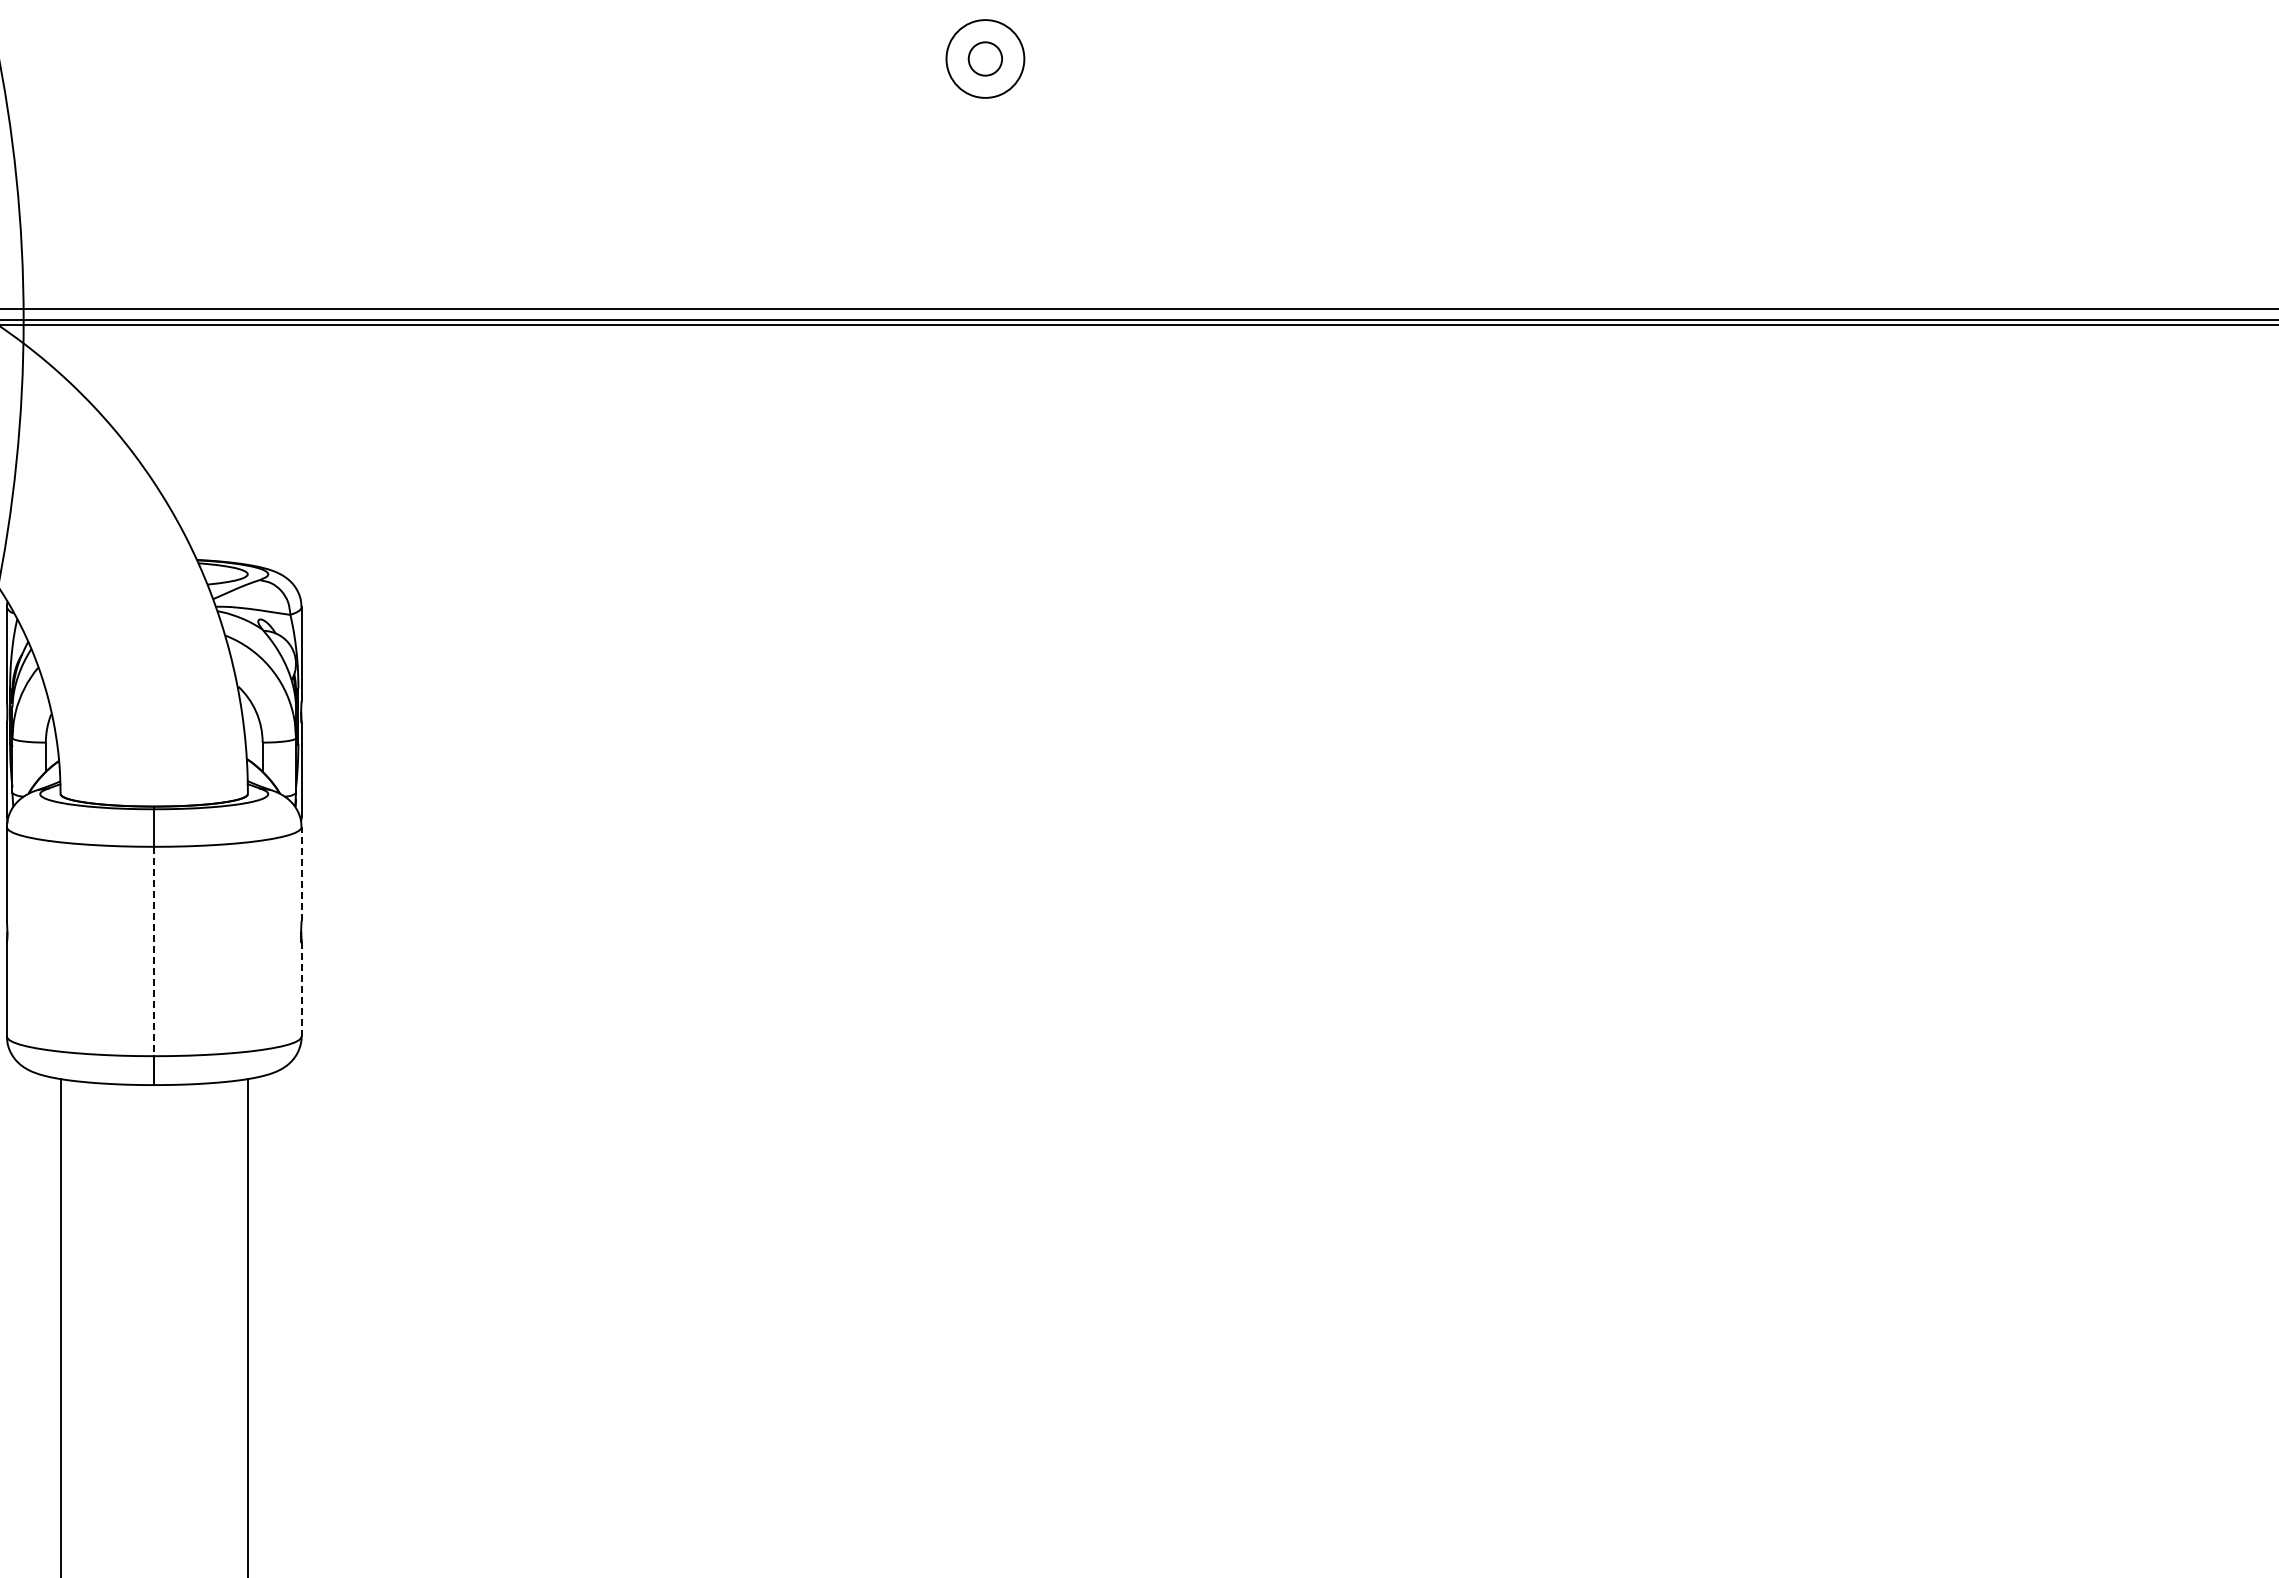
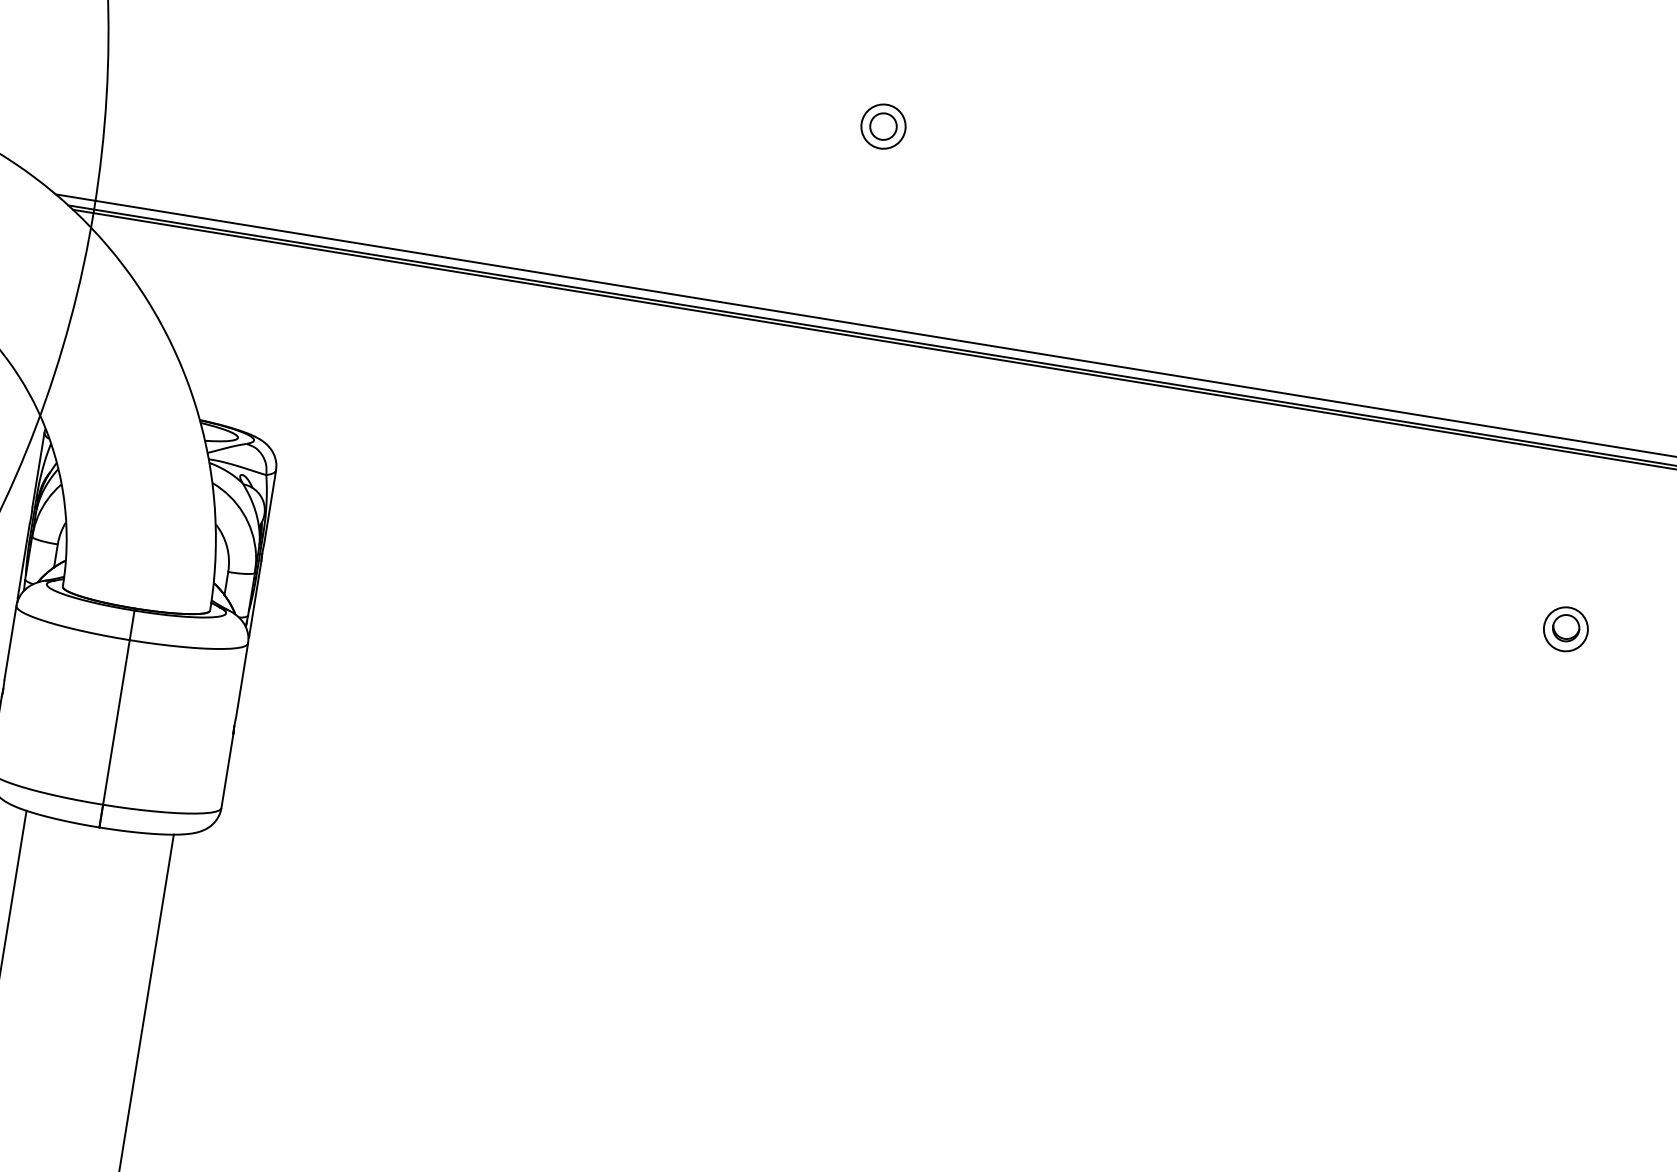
circle: (985, 58) -> (883, 126), size x0.71
part: (1931, 544) -> (1565, 628), added
line: (301, 874) -> (241, 680), dashed -> solid
line: (154, 951) -> (116, 722), dashed -> solid
line: (301, 989) -> (227, 771), dashed -> solid

